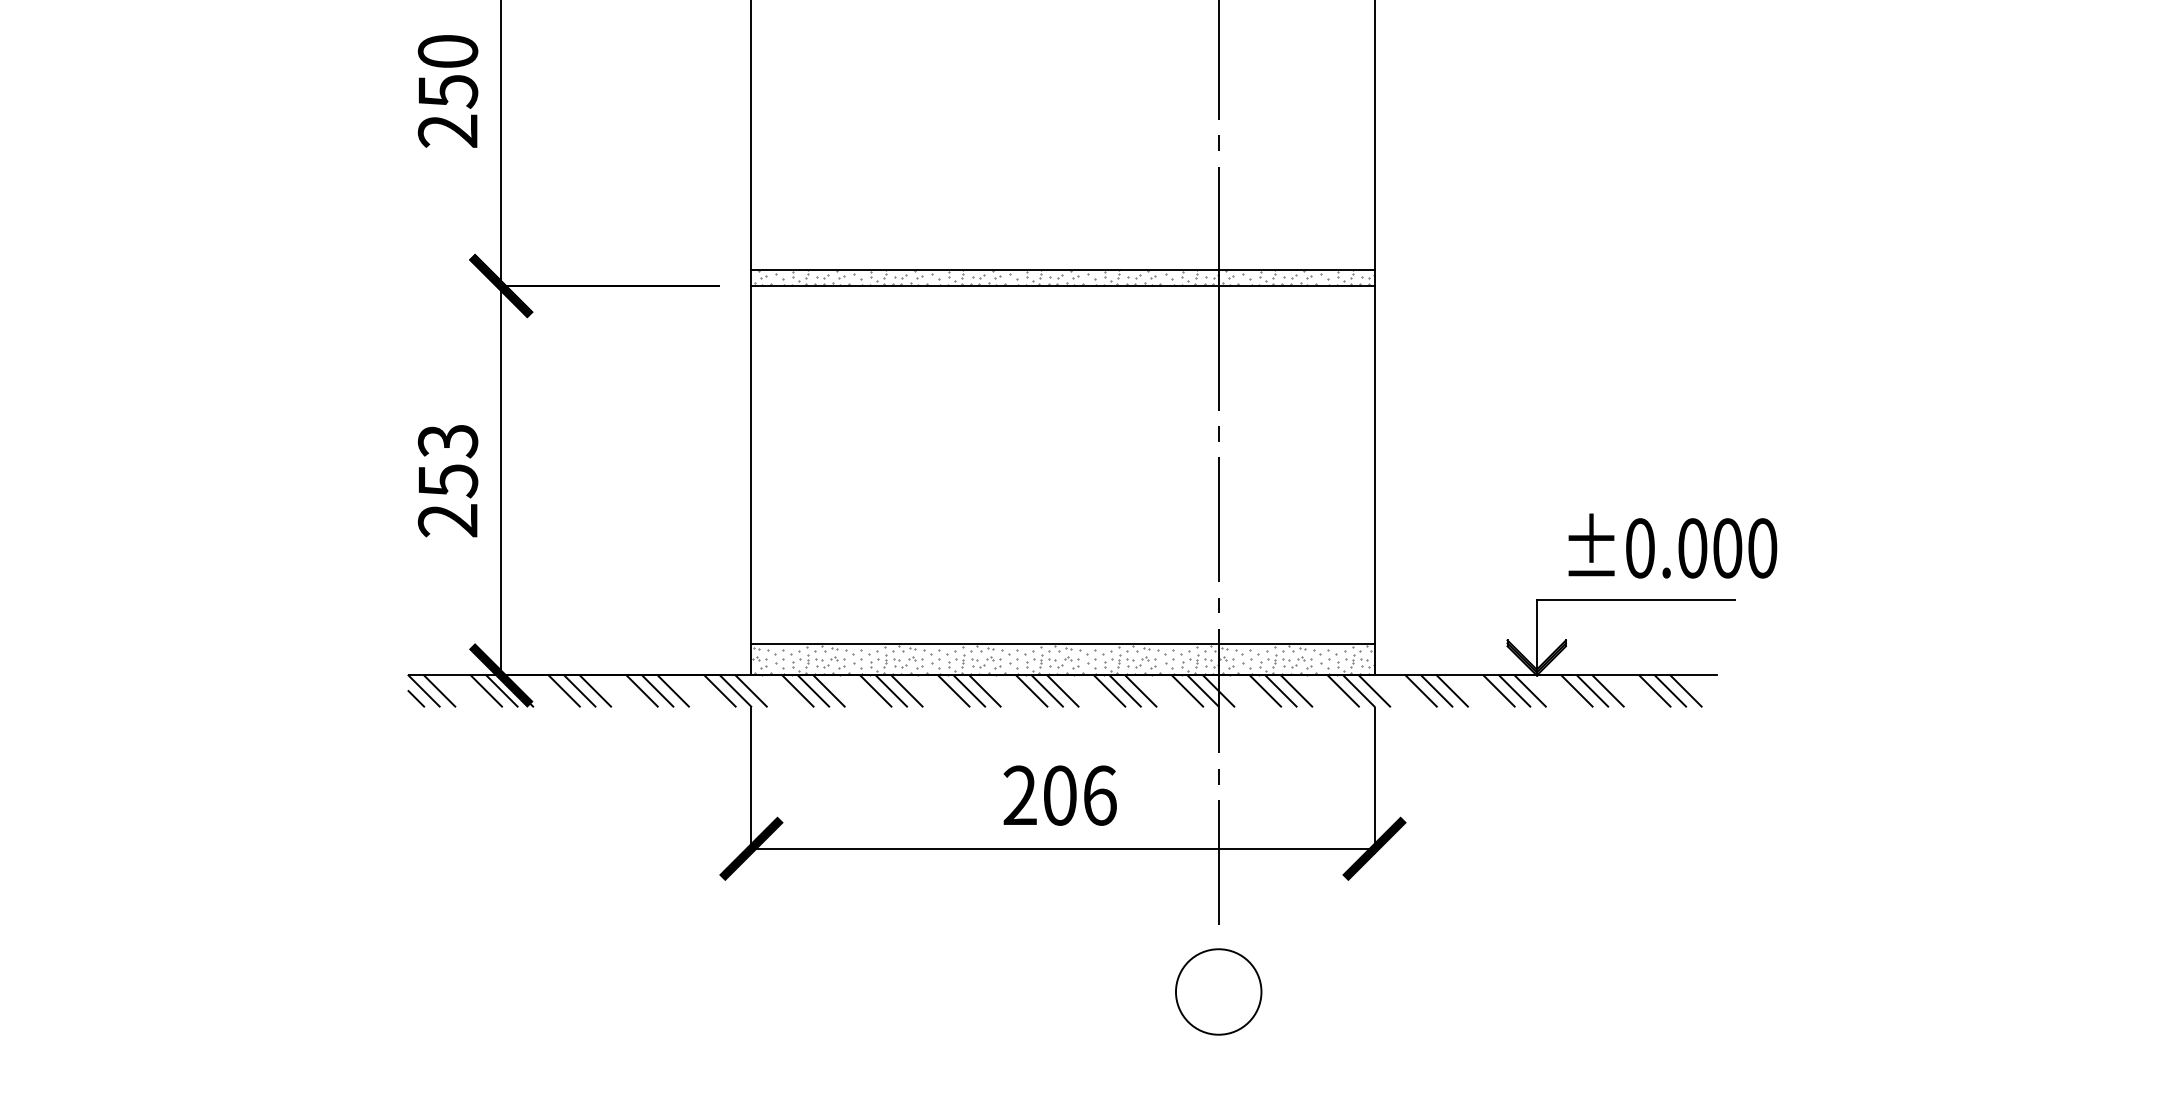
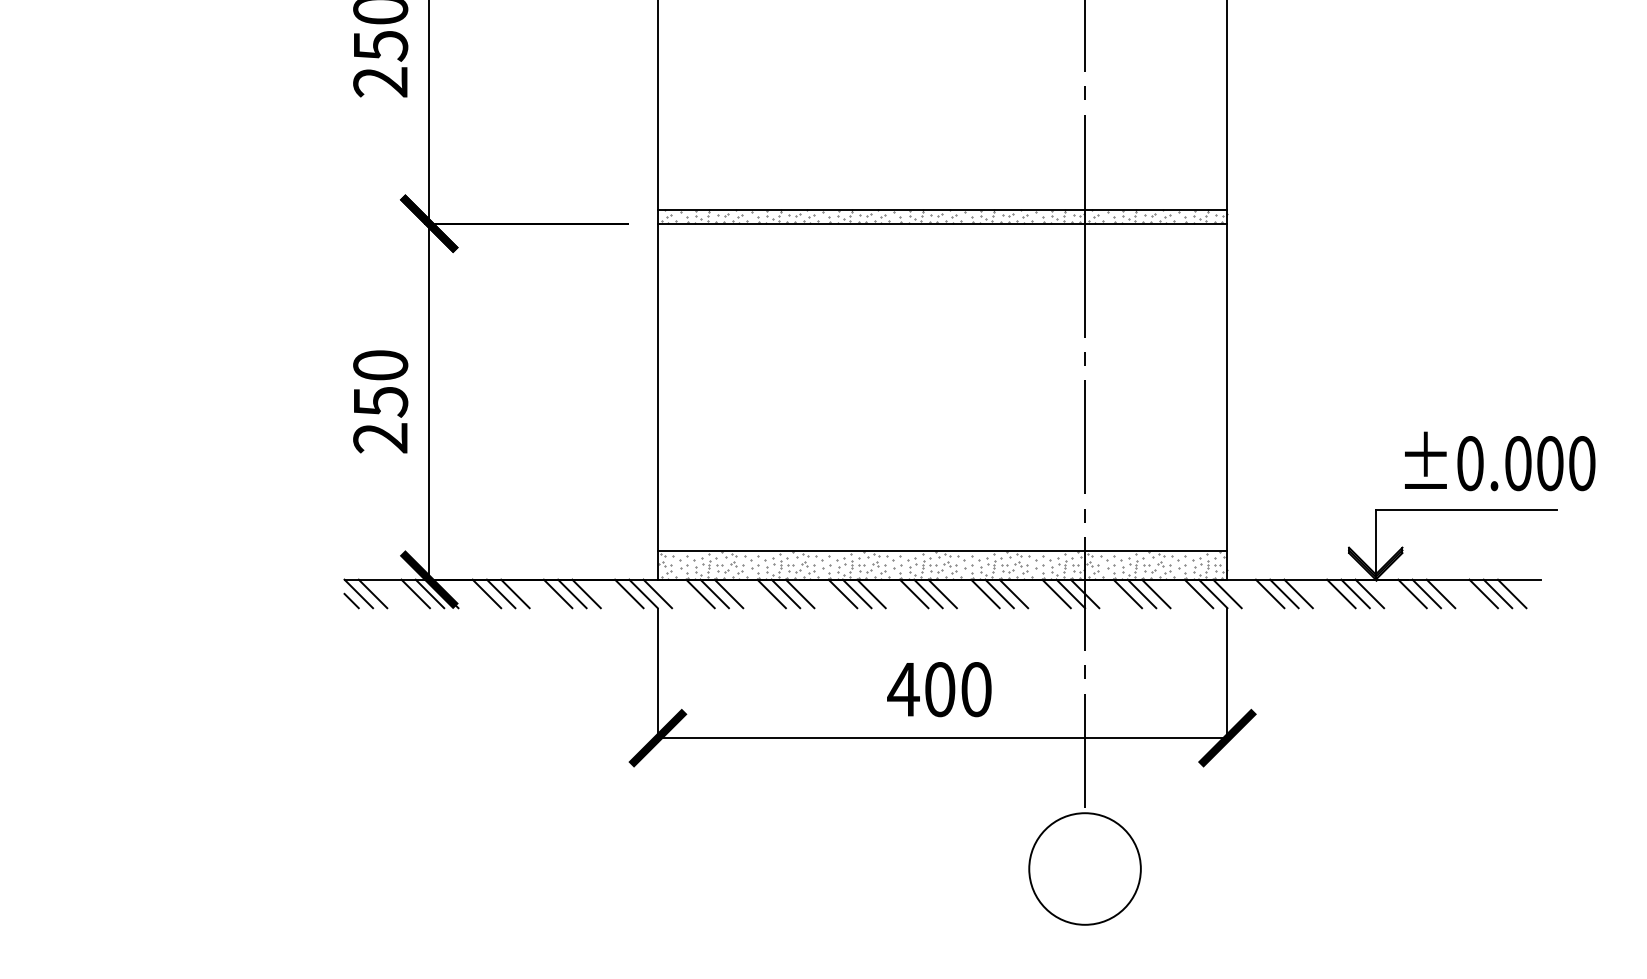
text: (448, 441) -> (381, 365), 253 -> 250
text: (1059, 795) -> (939, 689), 206 -> 400
circle: (1218, 991) -> (1084, 868), size x1.43

